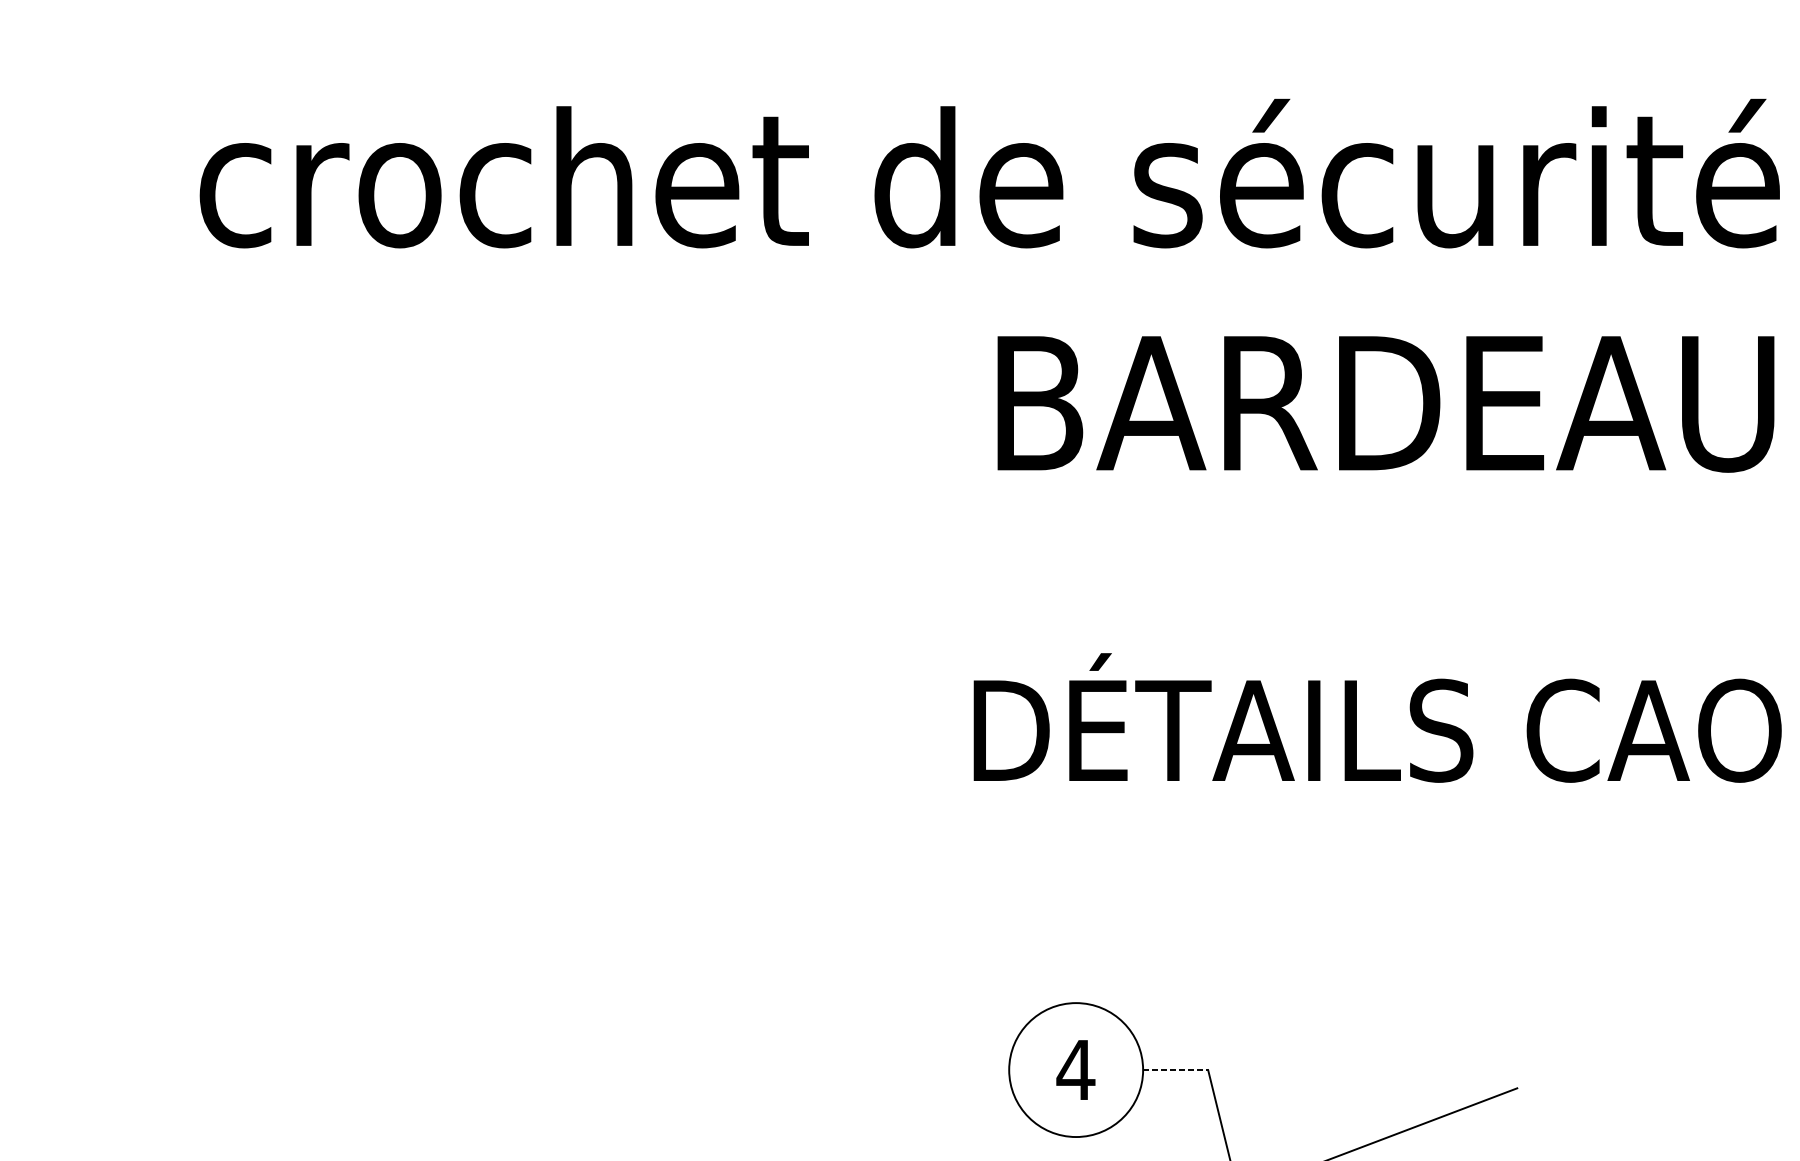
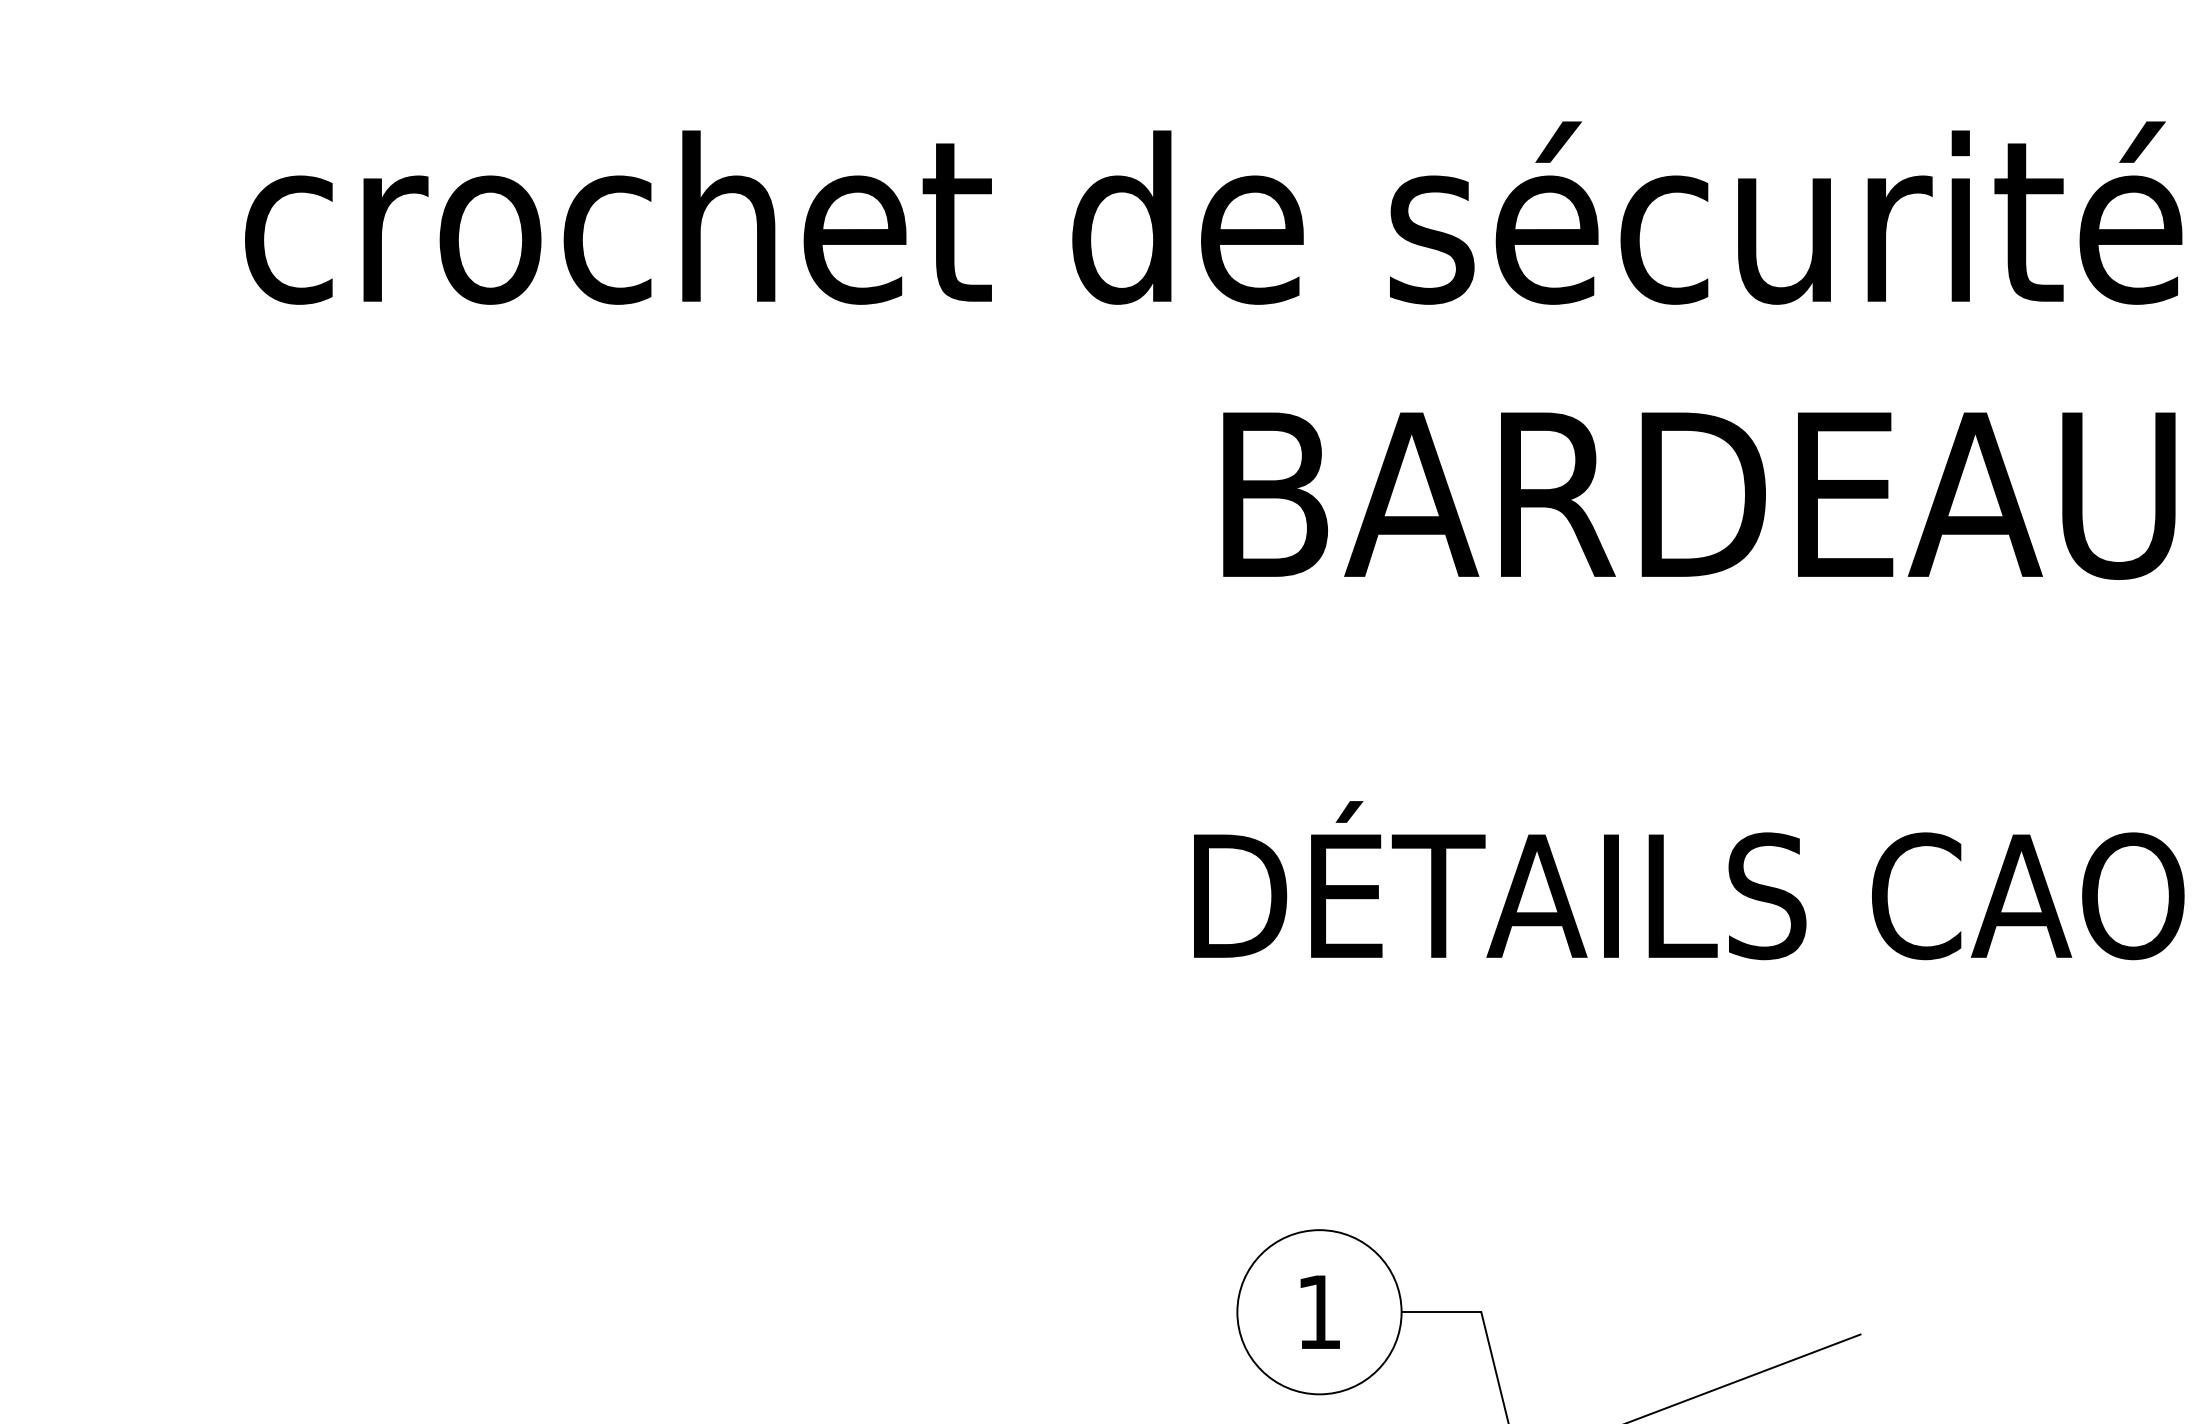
text: (1076, 1069) -> (1319, 1311), 4 -> 1
line: (1175, 1070) -> (1441, 1312), dashed -> solid

